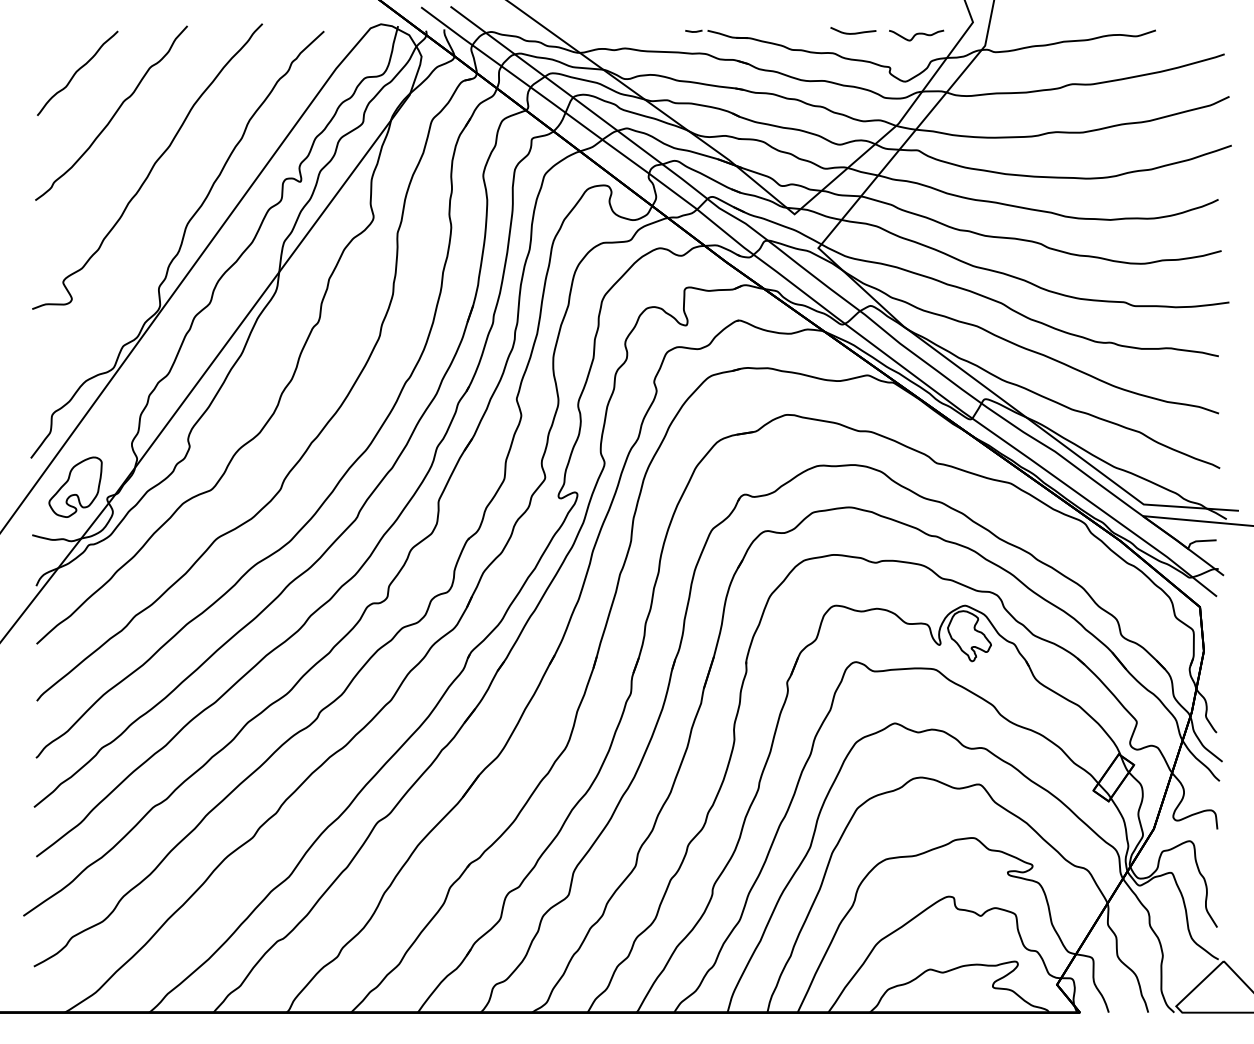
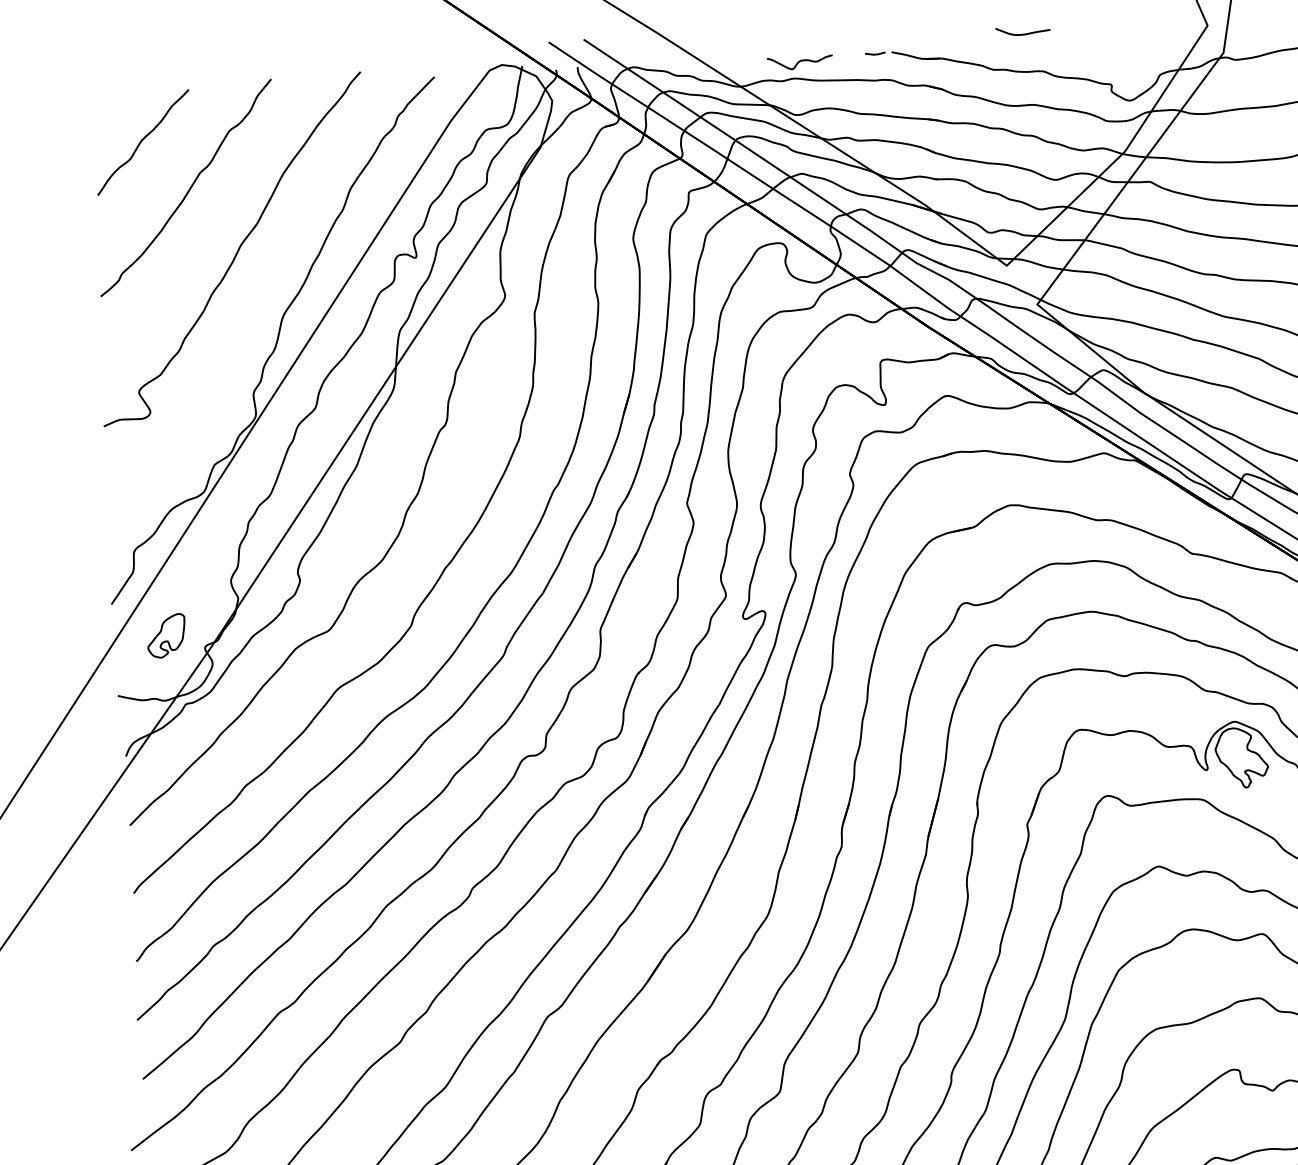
curve: (853, 32) -> (1023, 33), moved
curve: (916, 35) -> (800, 62), moved
part: (75, 486) -> (166, 635), size x0.6

